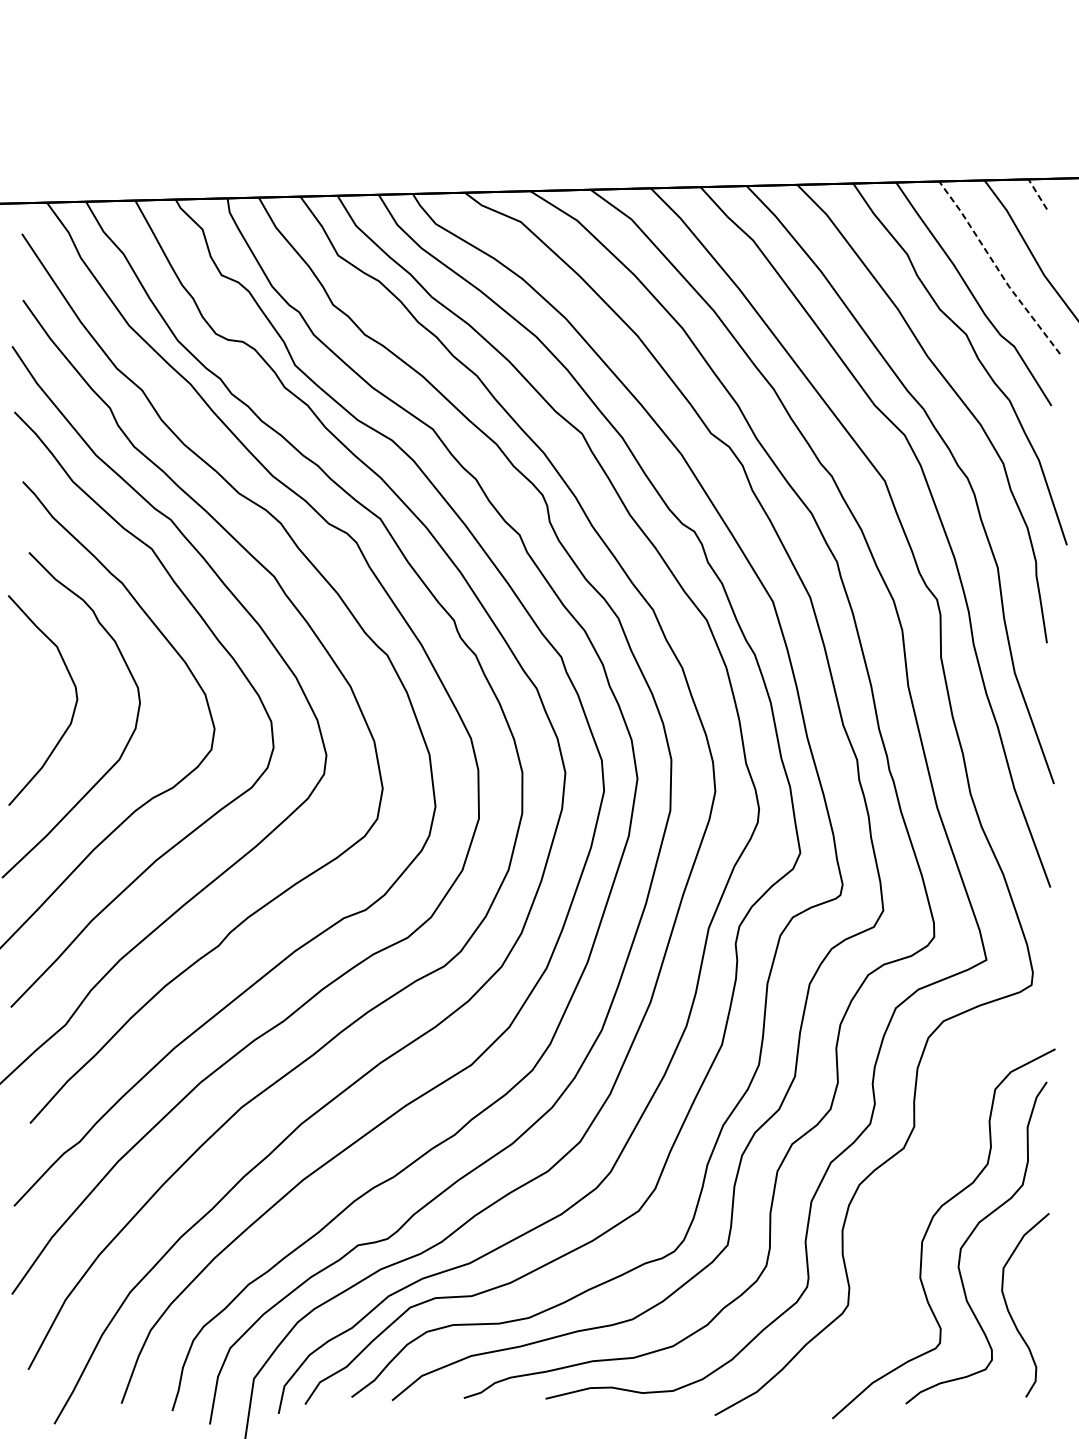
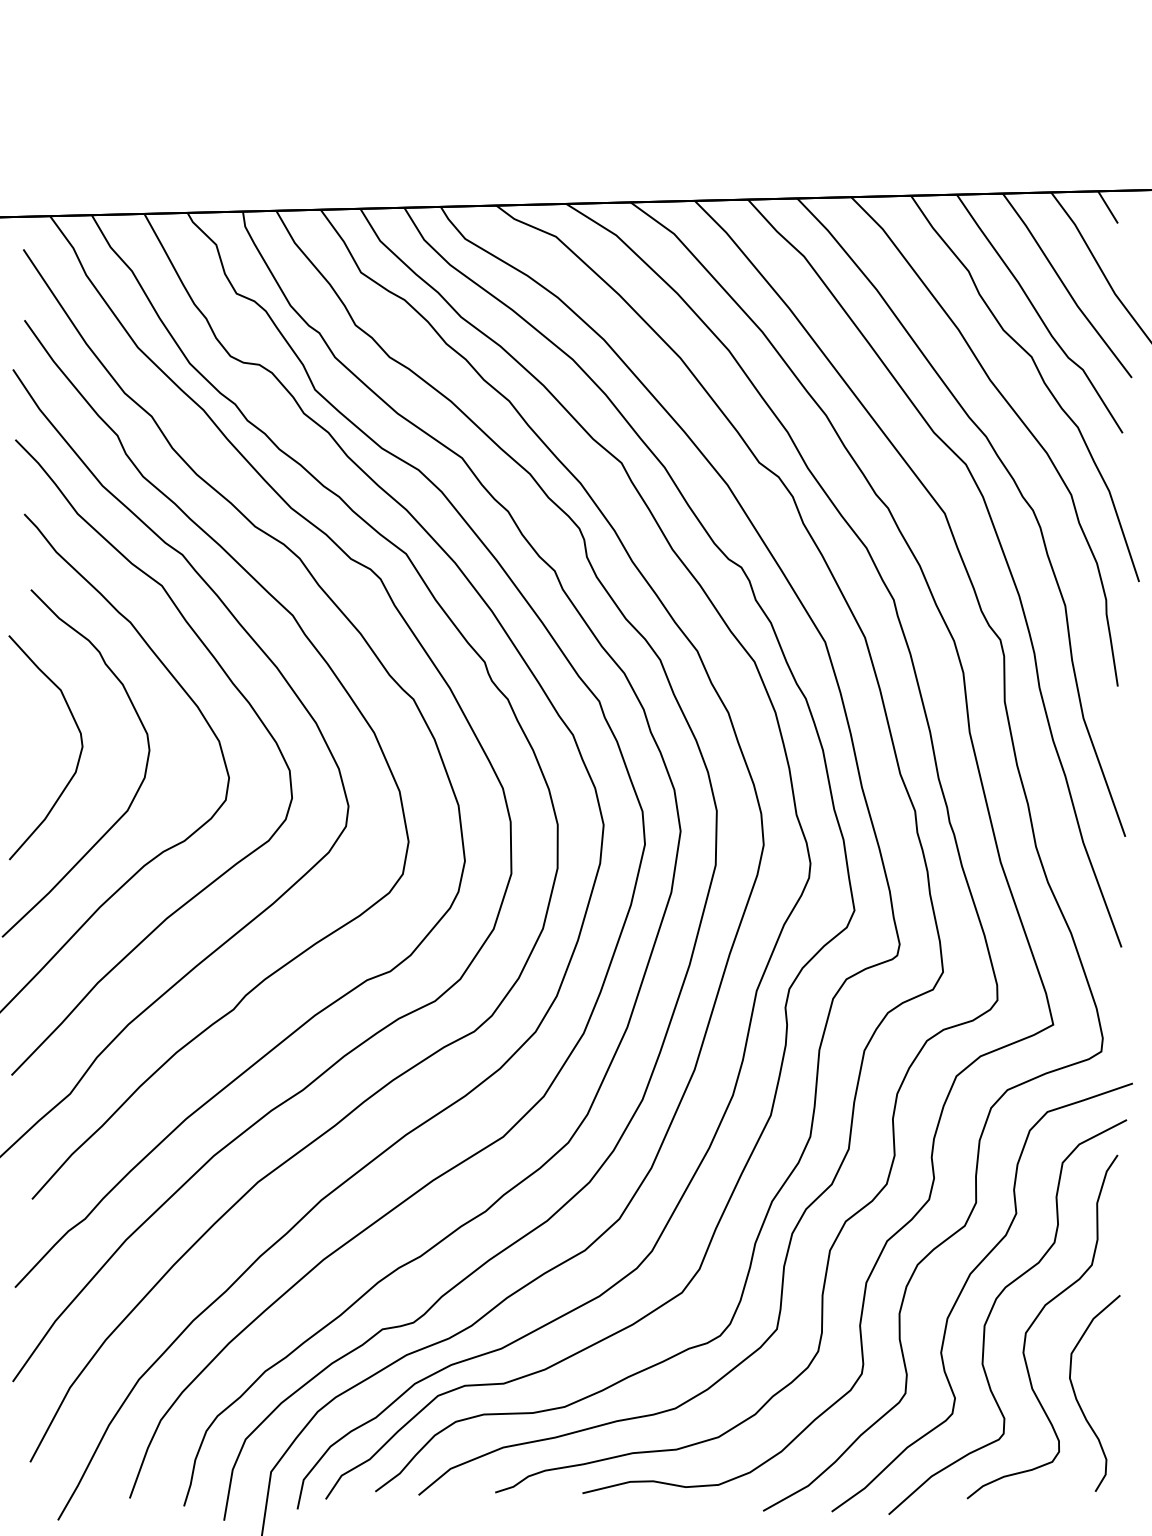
line: (1038, 194) -> (1108, 207), dashed -> solid
line: (997, 268) -> (1065, 286), dashed -> solid
curve: (902, 1207) -> (963, 1289), added

